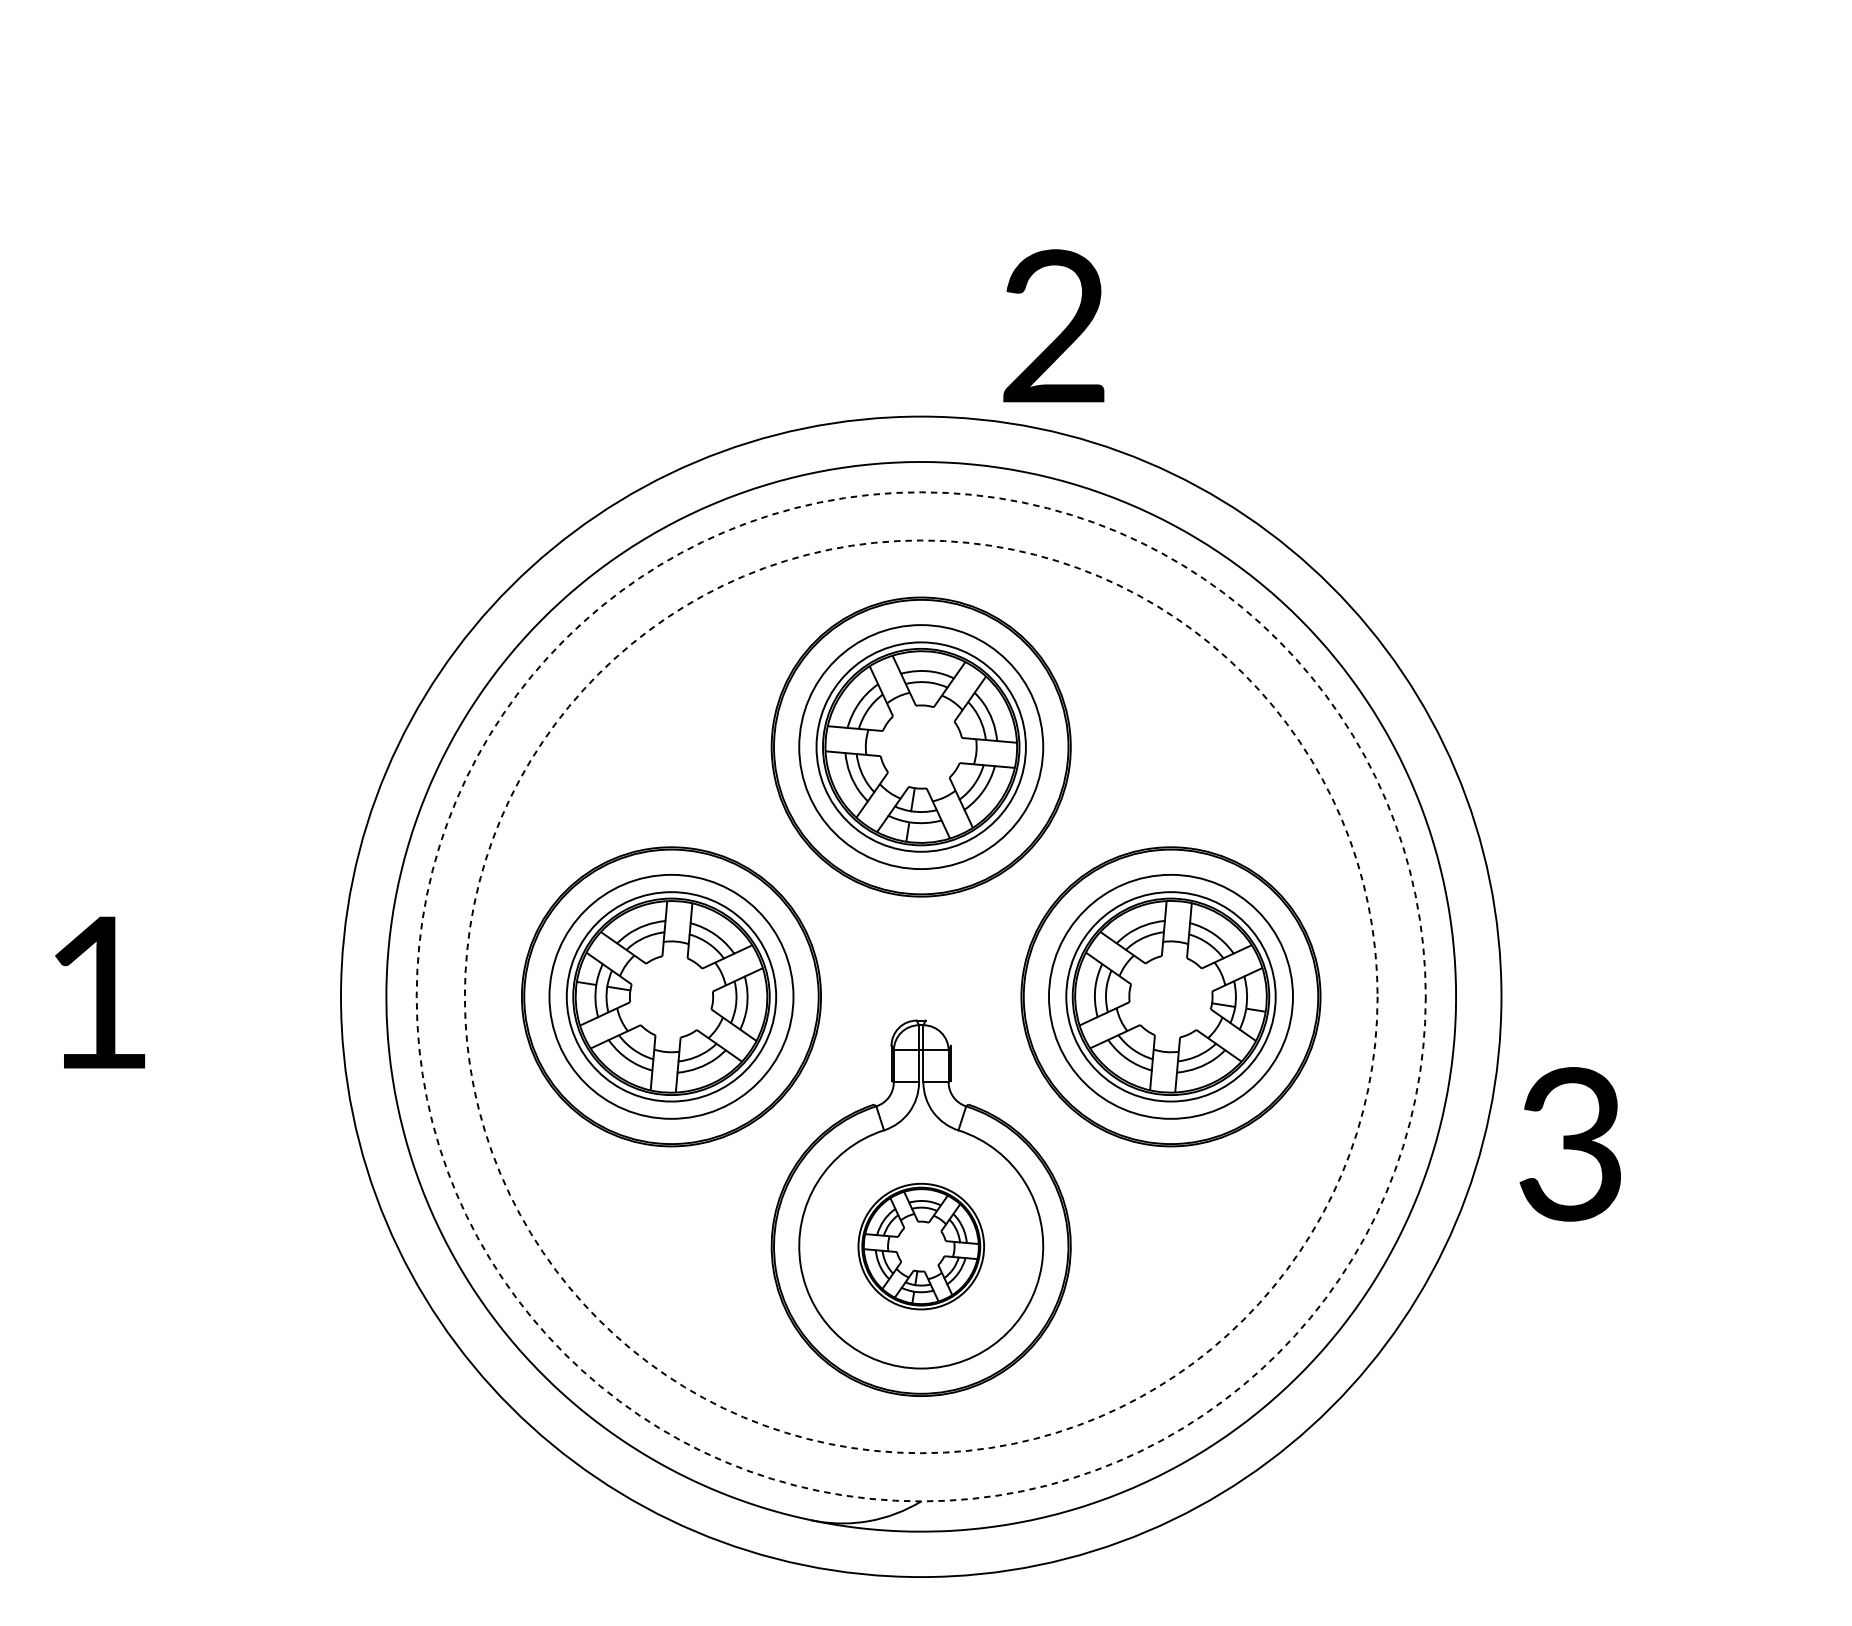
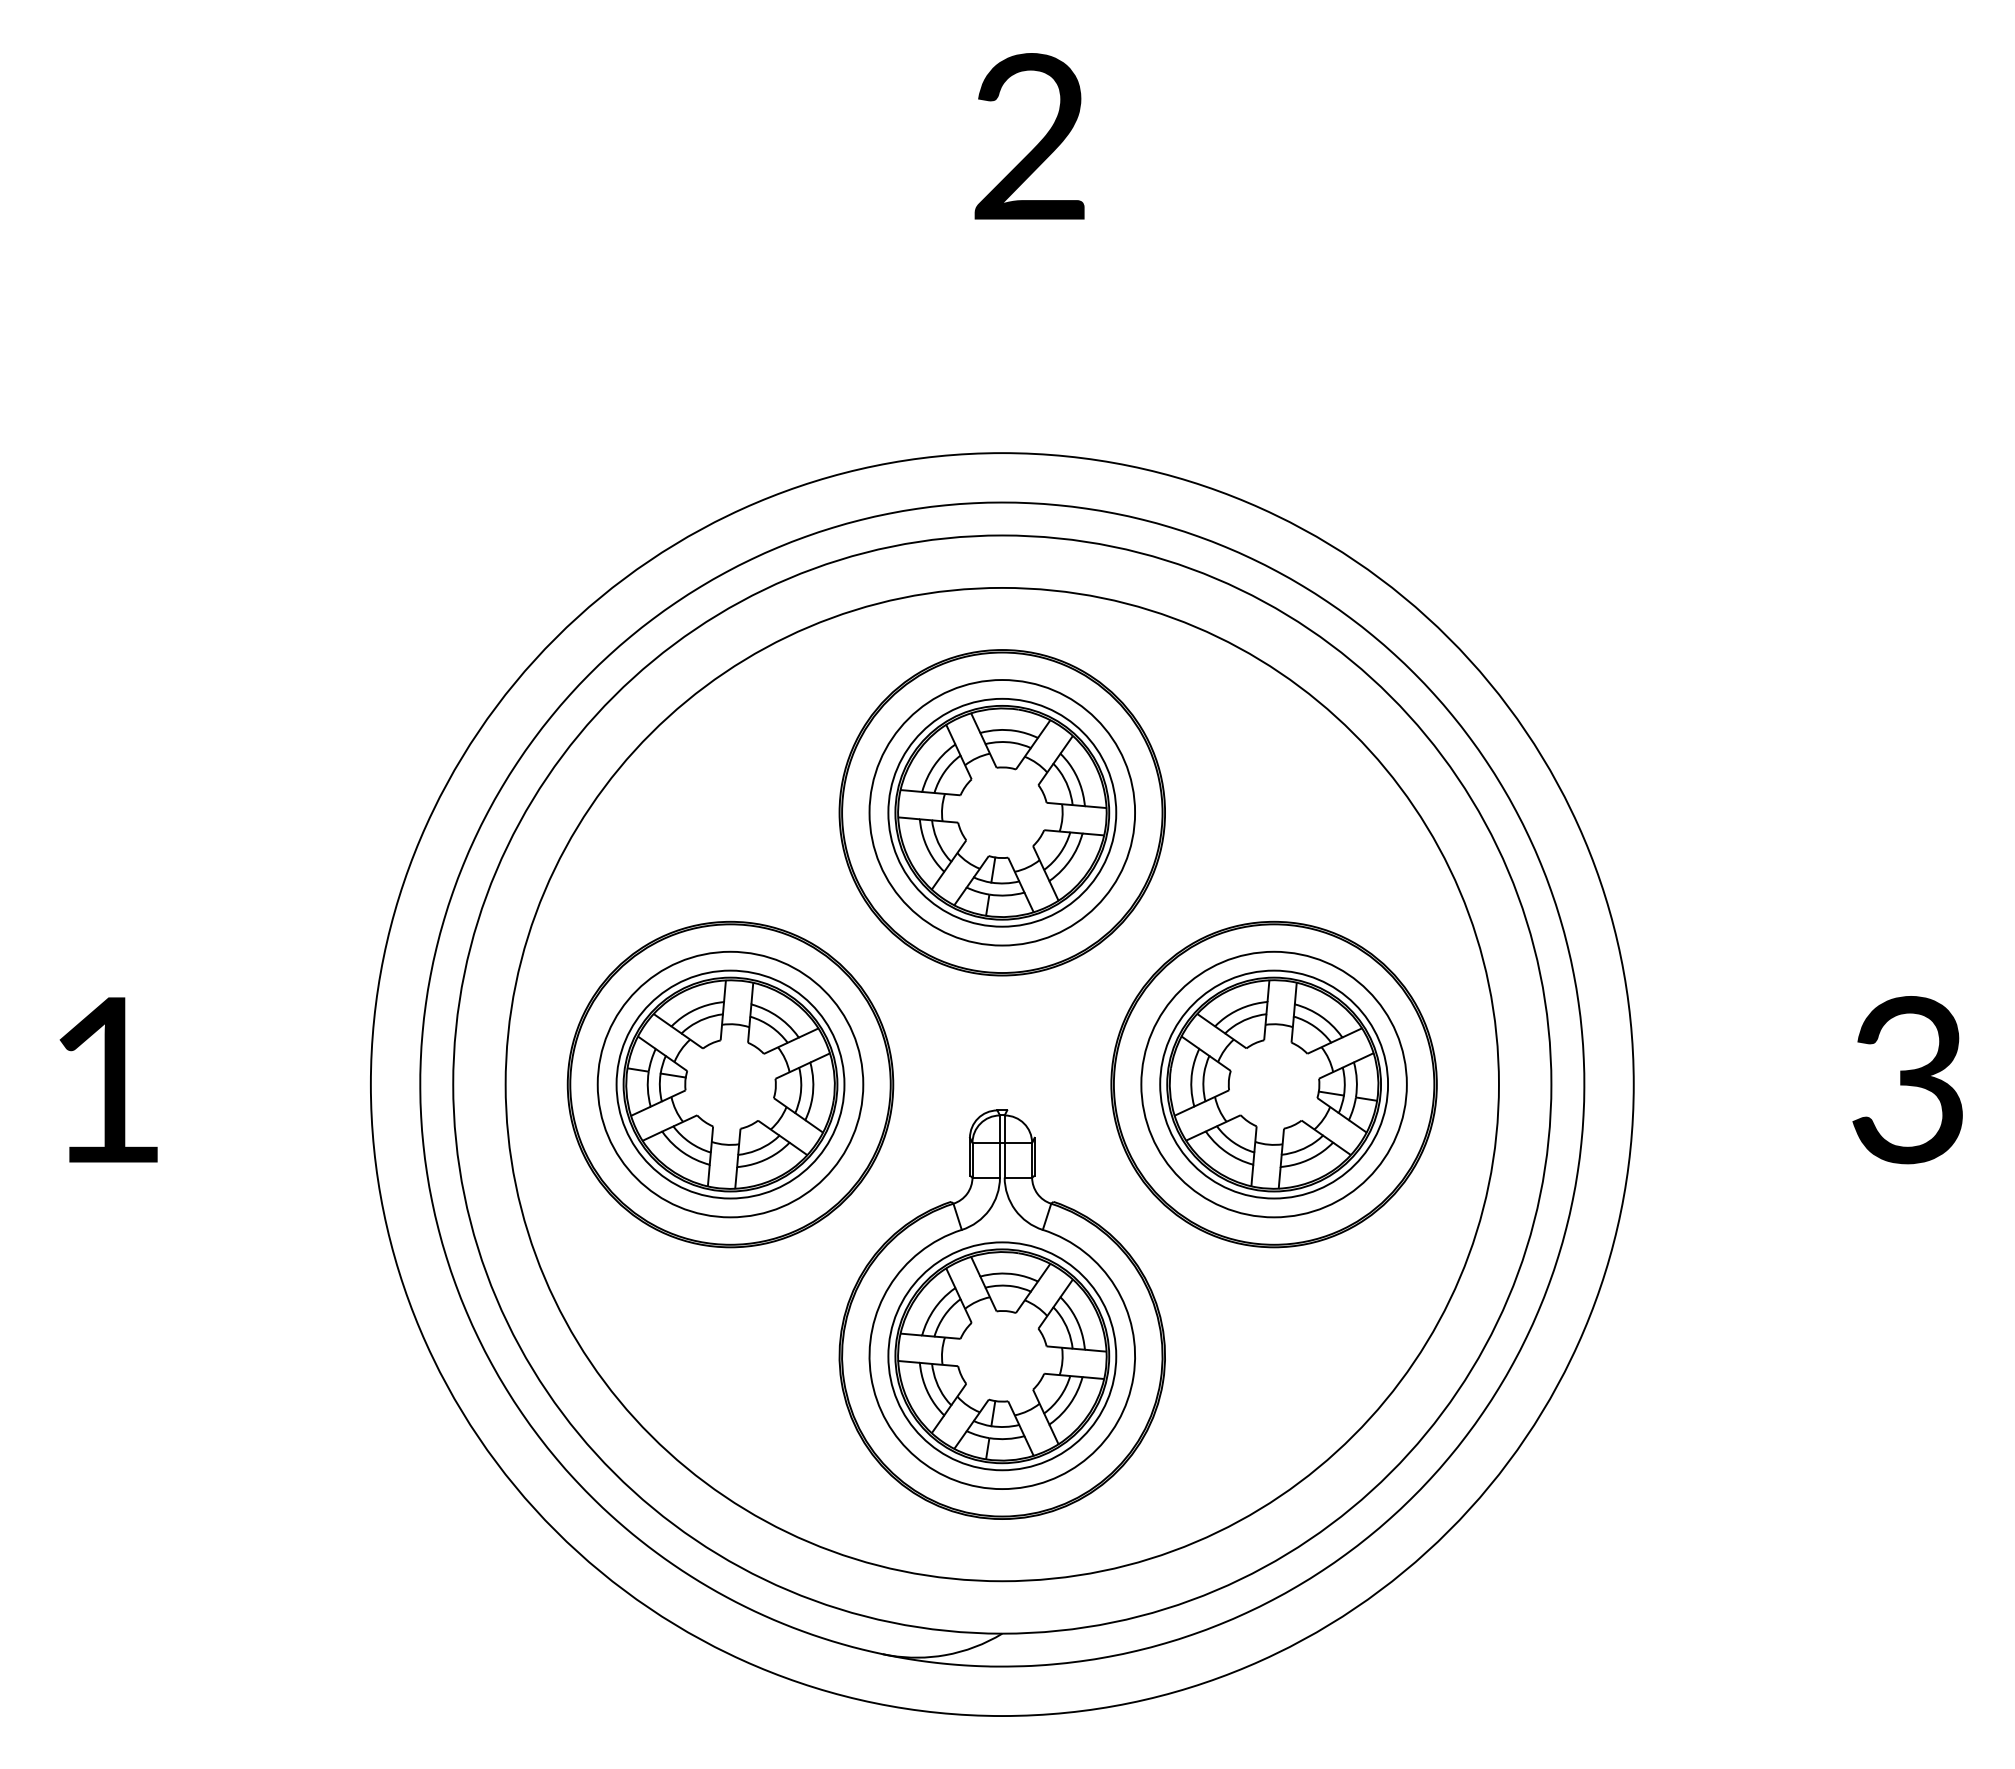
text: (1053, 325) -> (1029, 136), moved
circle: (920, 996) -> (1001, 1084), dashed -> solid
circle: (921, 996) -> (1002, 1084), dashed -> solid
text: (1570, 1144) -> (1907, 1080), moved
part: (921, 1246) -> (1002, 1356), size x1.67

